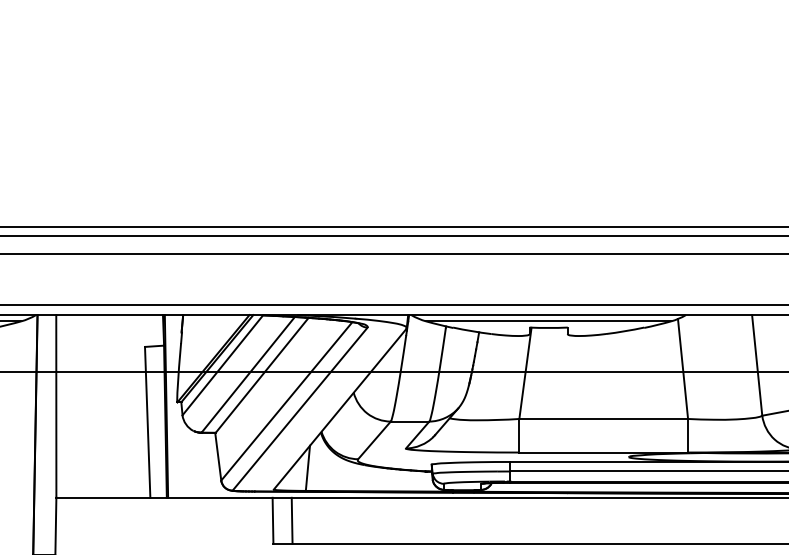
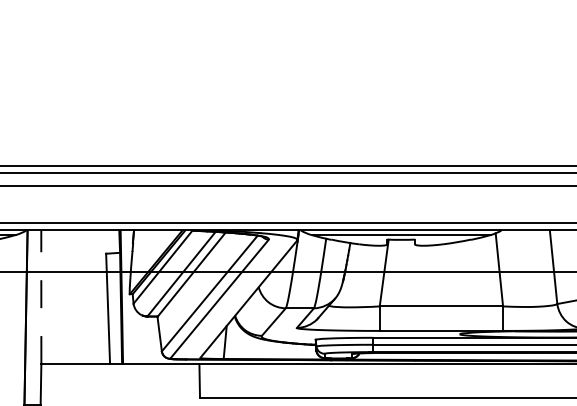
line: (56, 405) -> (41, 296), solid -> dashed
line: (291, 520) -> (213, 380), removed

